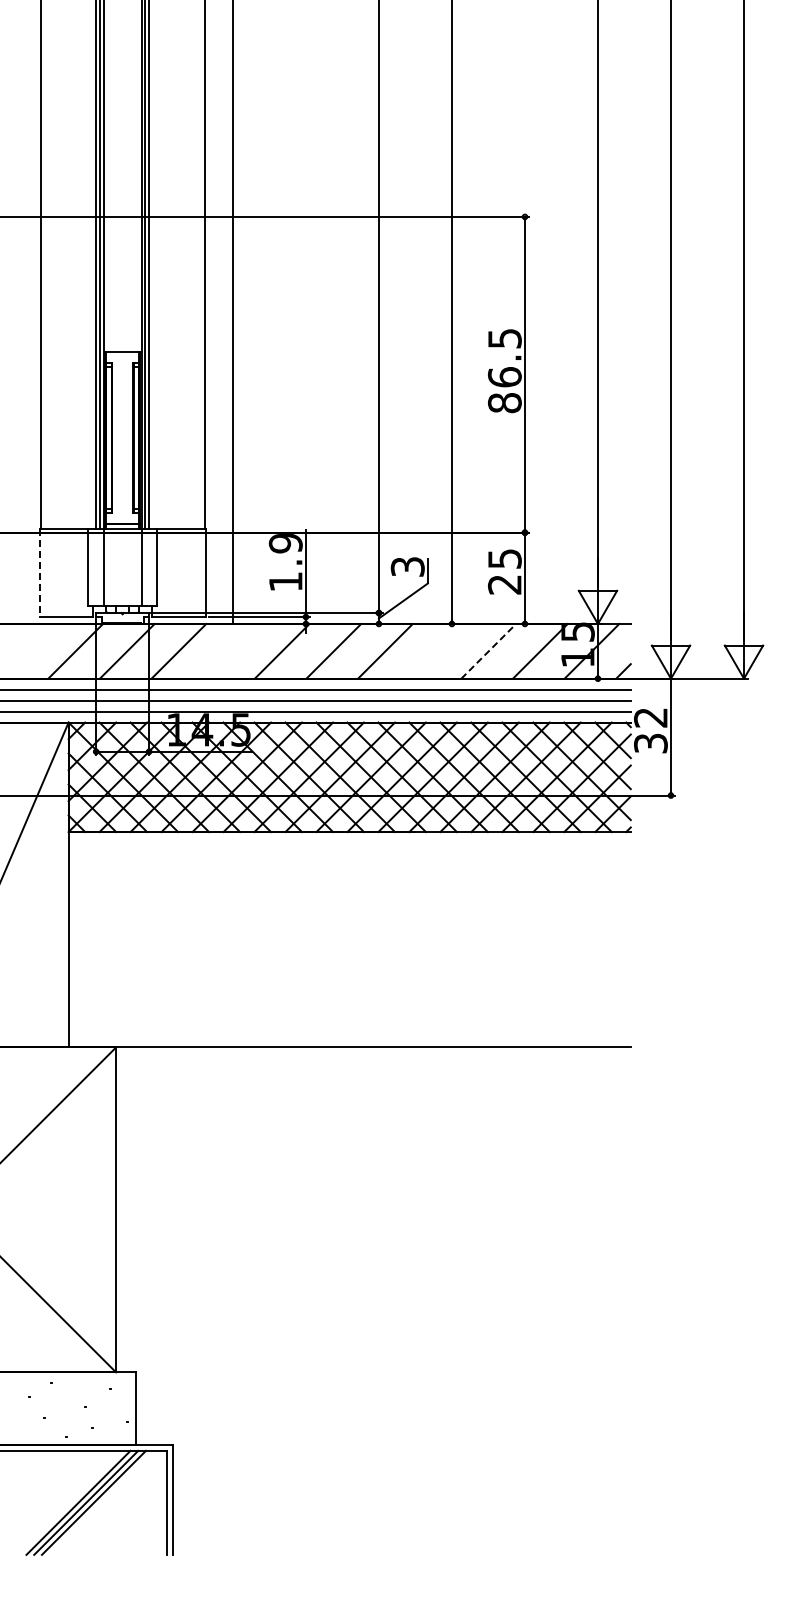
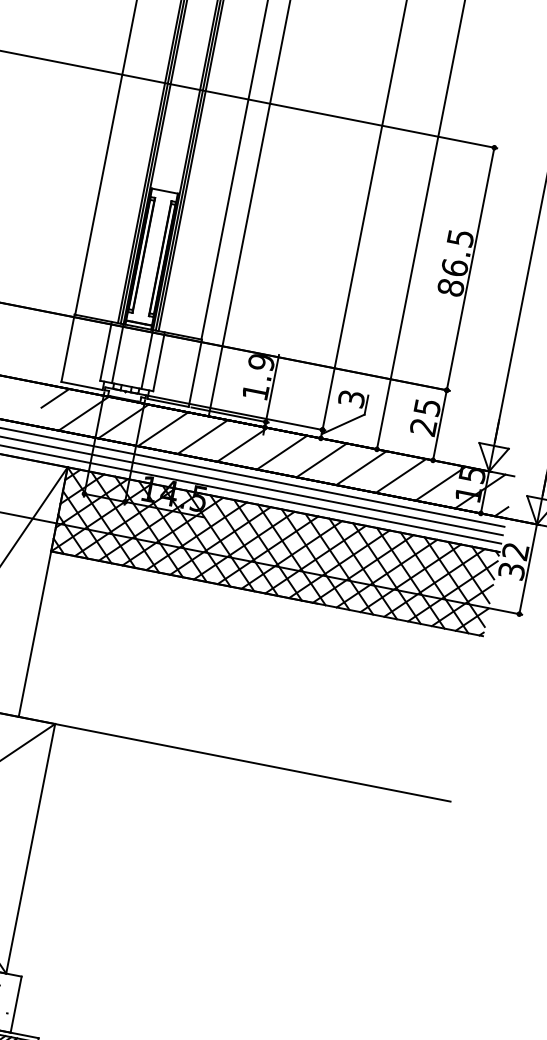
line: (39, 573) -> (67, 348), dashed -> solid
line: (36, 639) -> (55, 398), added
line: (230, 651) -> (202, 437), added
line: (436, 651) -> (360, 468), added
line: (488, 651) -> (400, 476), dashed -> solid

